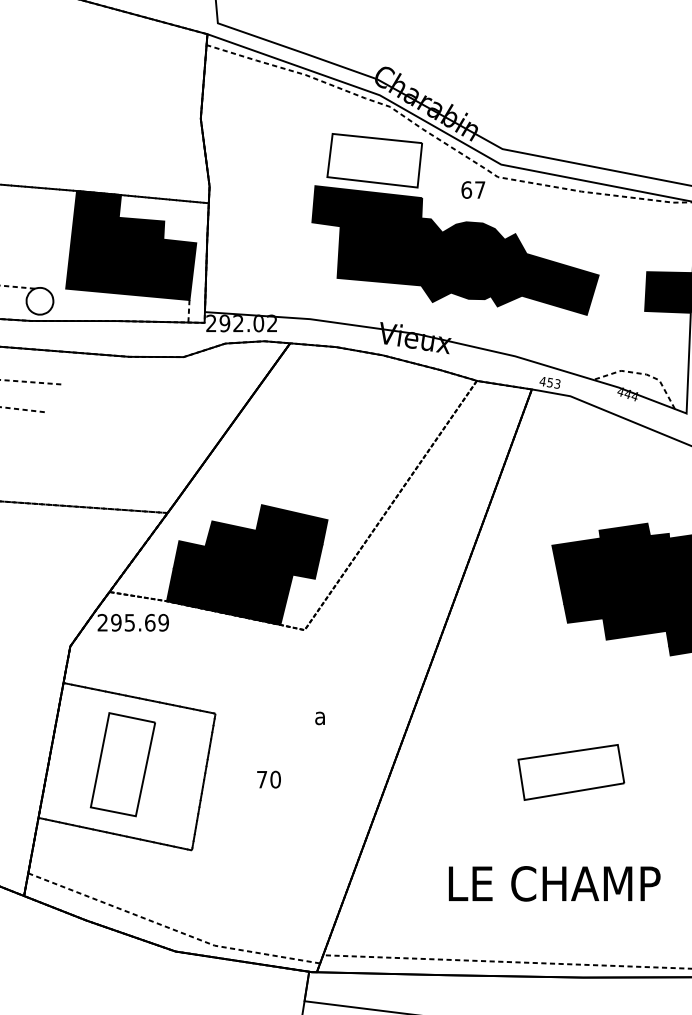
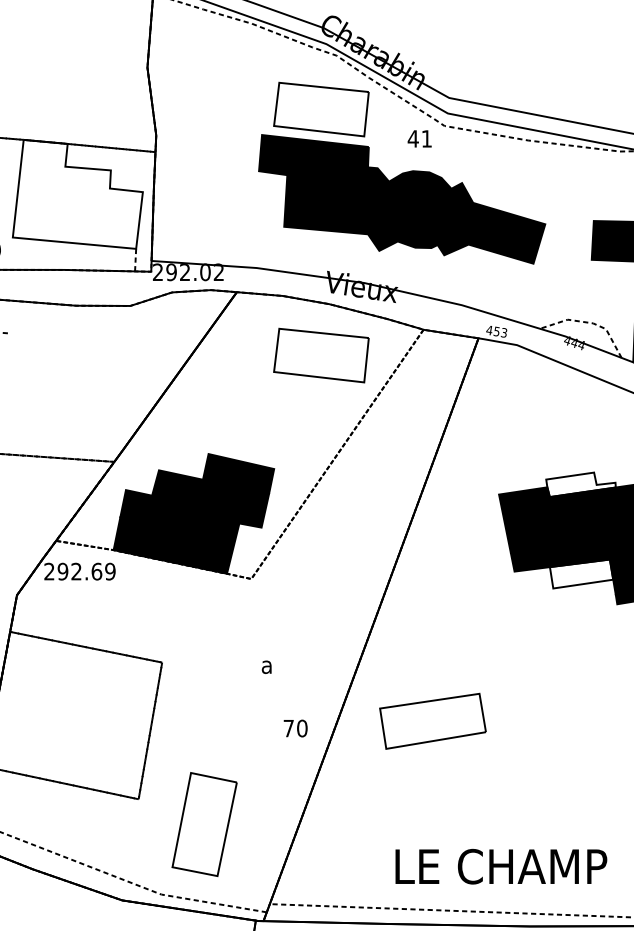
text: (473, 189) -> (420, 138), 67 -> 41
fill: (131, 245) -> (78, 194), removed
part: (374, 406) -> (321, 355), added
fill: (634, 535) -> (581, 484), removed
text: (129, 622) -> (76, 571), 295.69 -> 292.69
fill: (634, 624) -> (581, 573), removed
part: (122, 764) -> (204, 824), moved
part: (571, 772) -> (433, 721), moved
text: (268, 779) -> (295, 728), moved
text: (554, 883) -> (501, 866), moved

